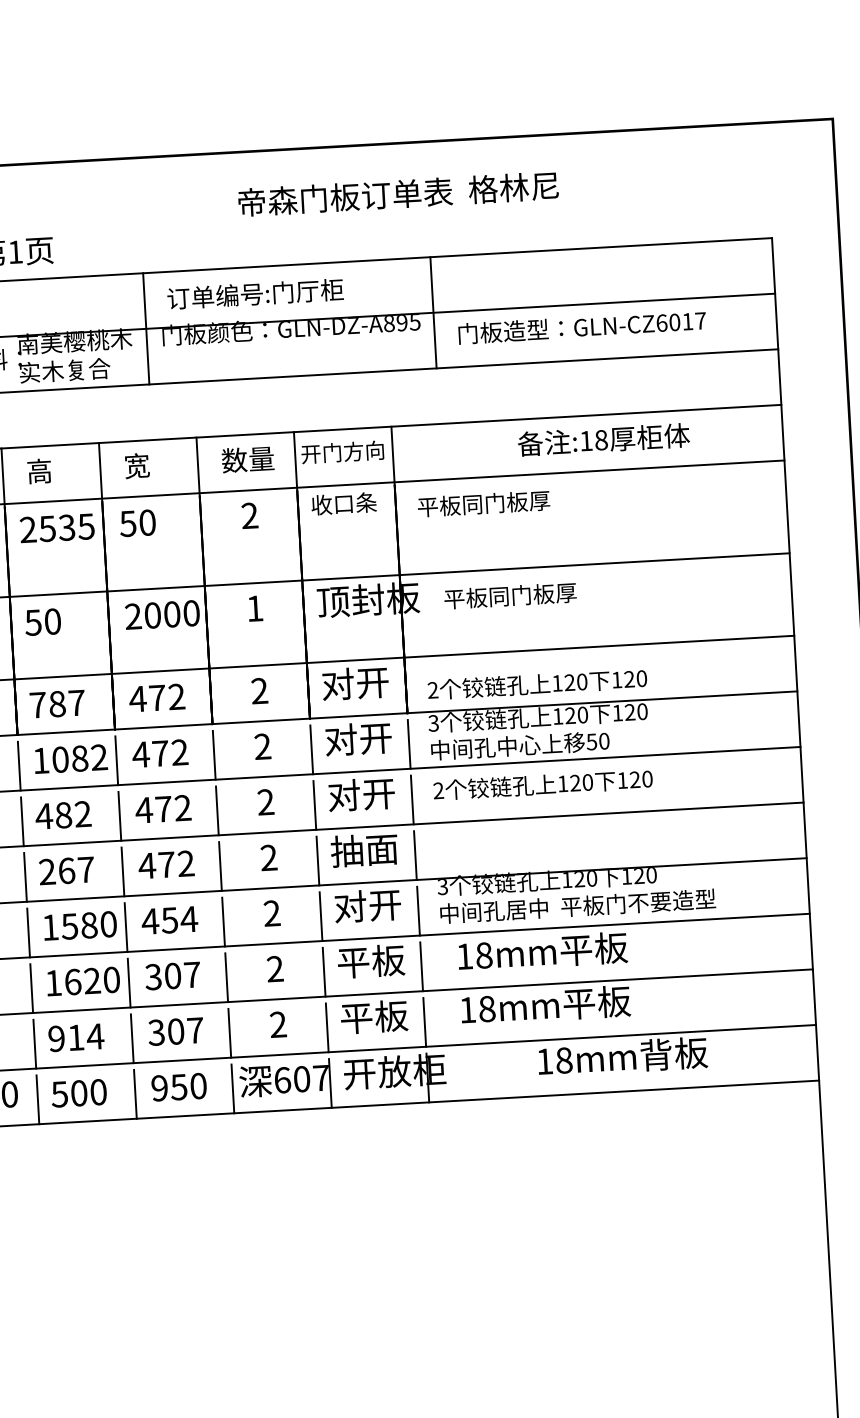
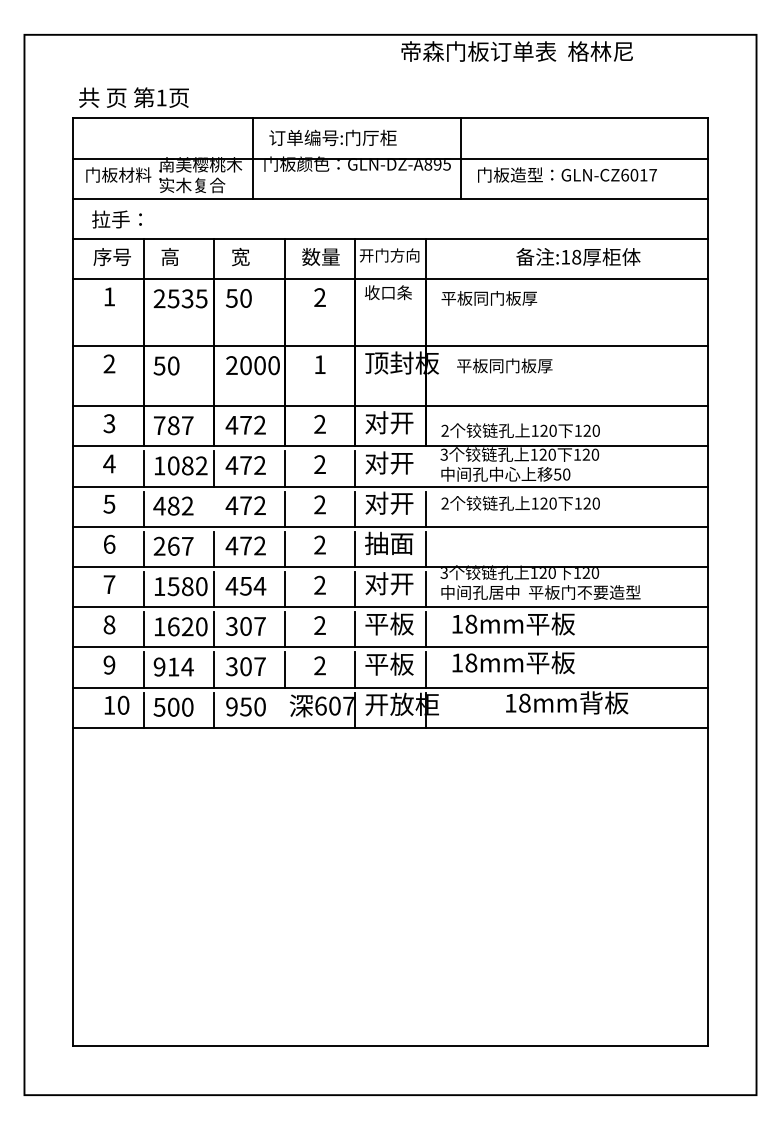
text: (397, 194) -> (516, 51), moved
line: (408, 743) -> (425, 468), removed
line: (120, 815) -> (214, 508), removed
line: (232, 1087) -> (284, 709), removed

